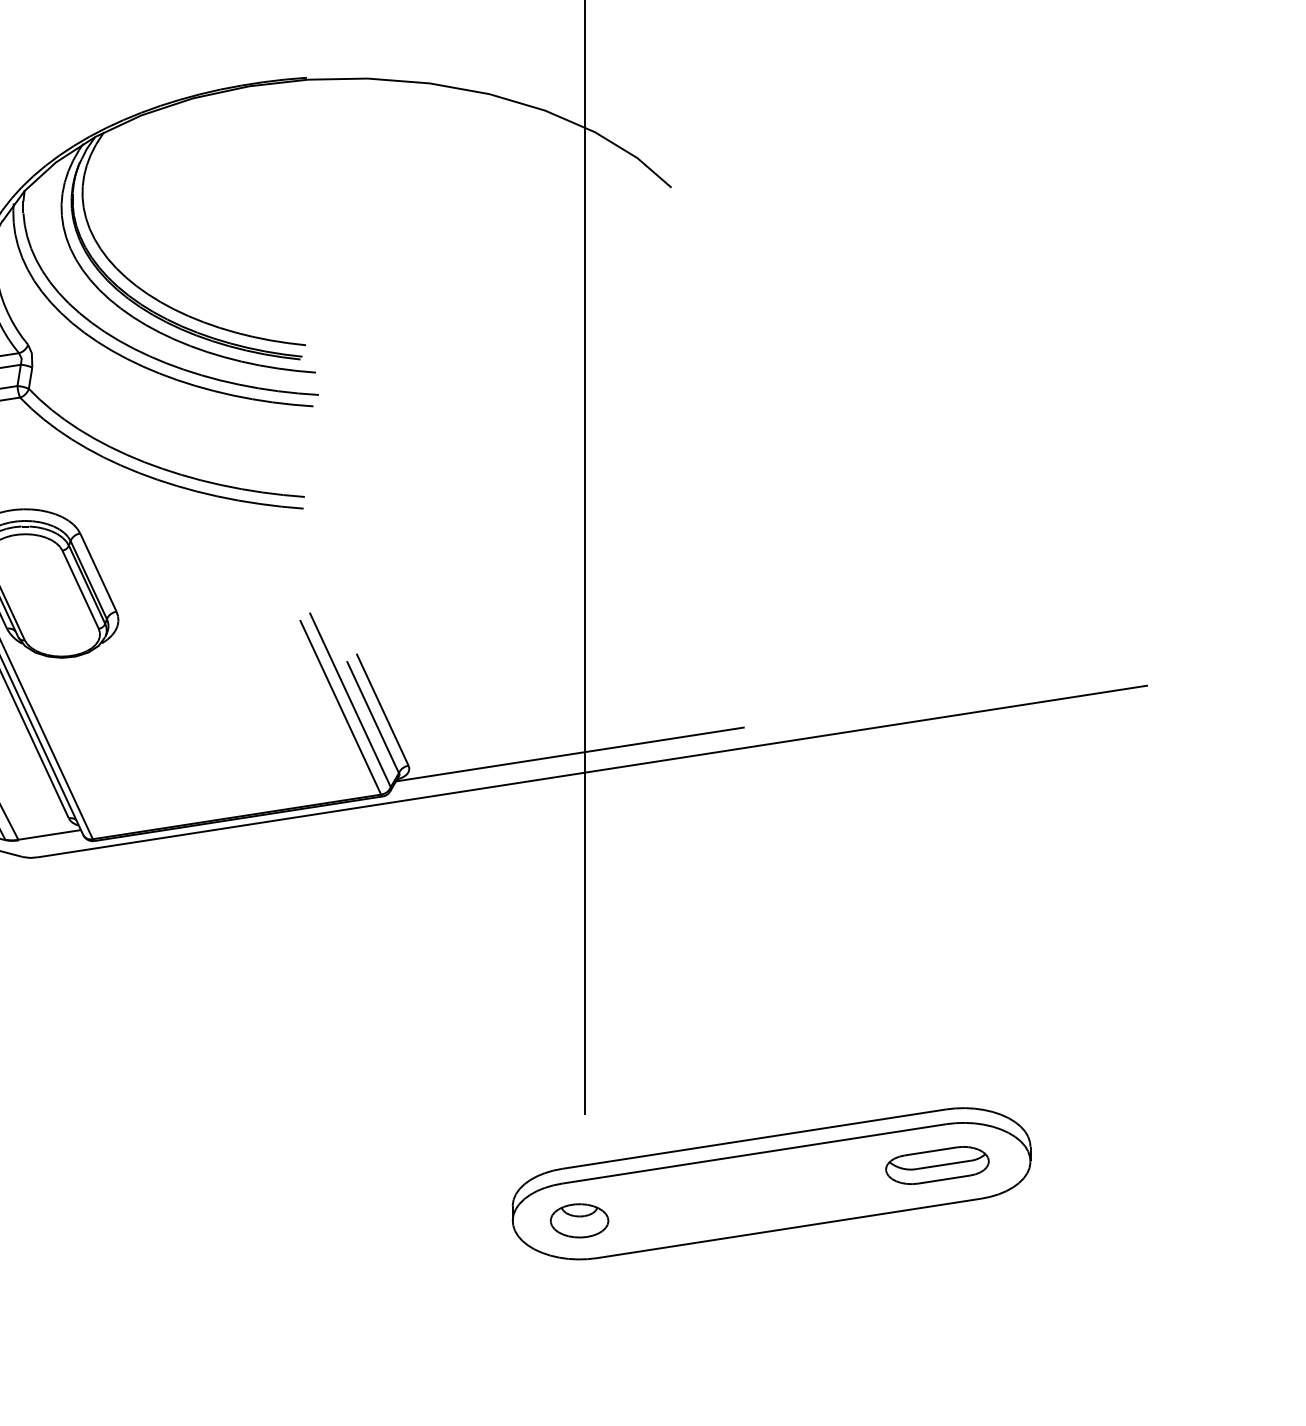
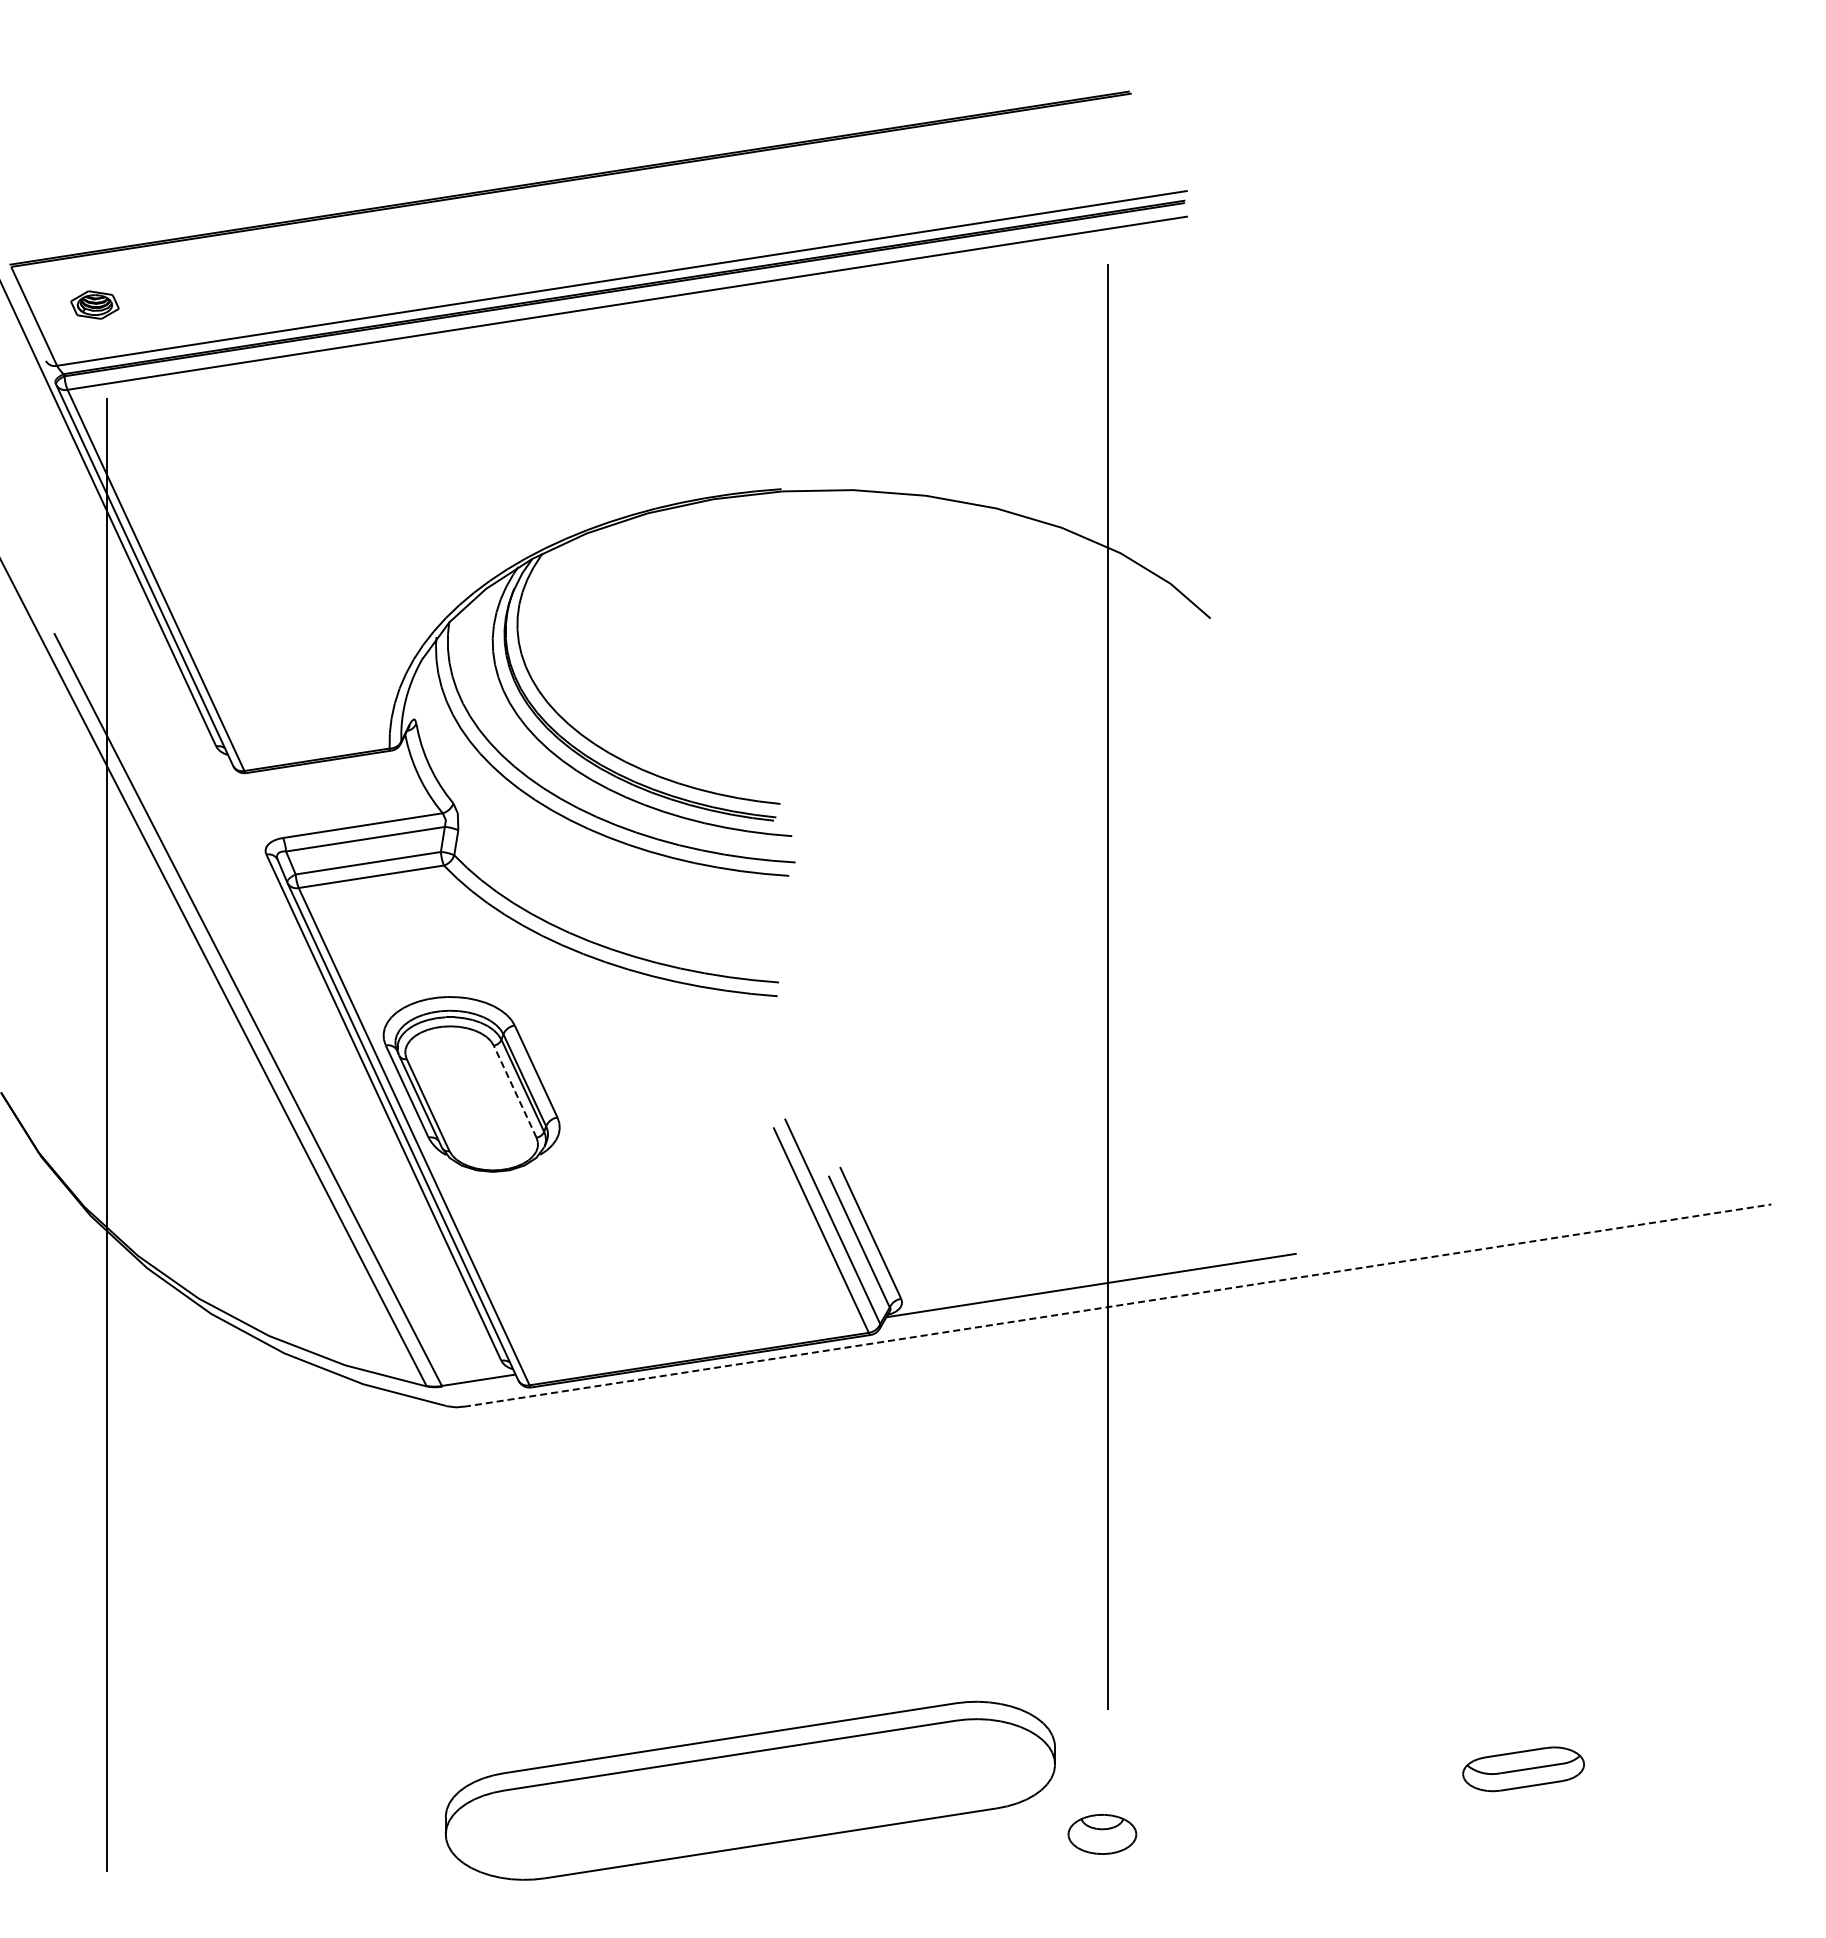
line: (80, 589) -> (515, 1091), solid -> dashed
line: (593, 771) -> (1118, 1305), solid -> dashed
part: (770, 1183) -> (749, 1790), moved

